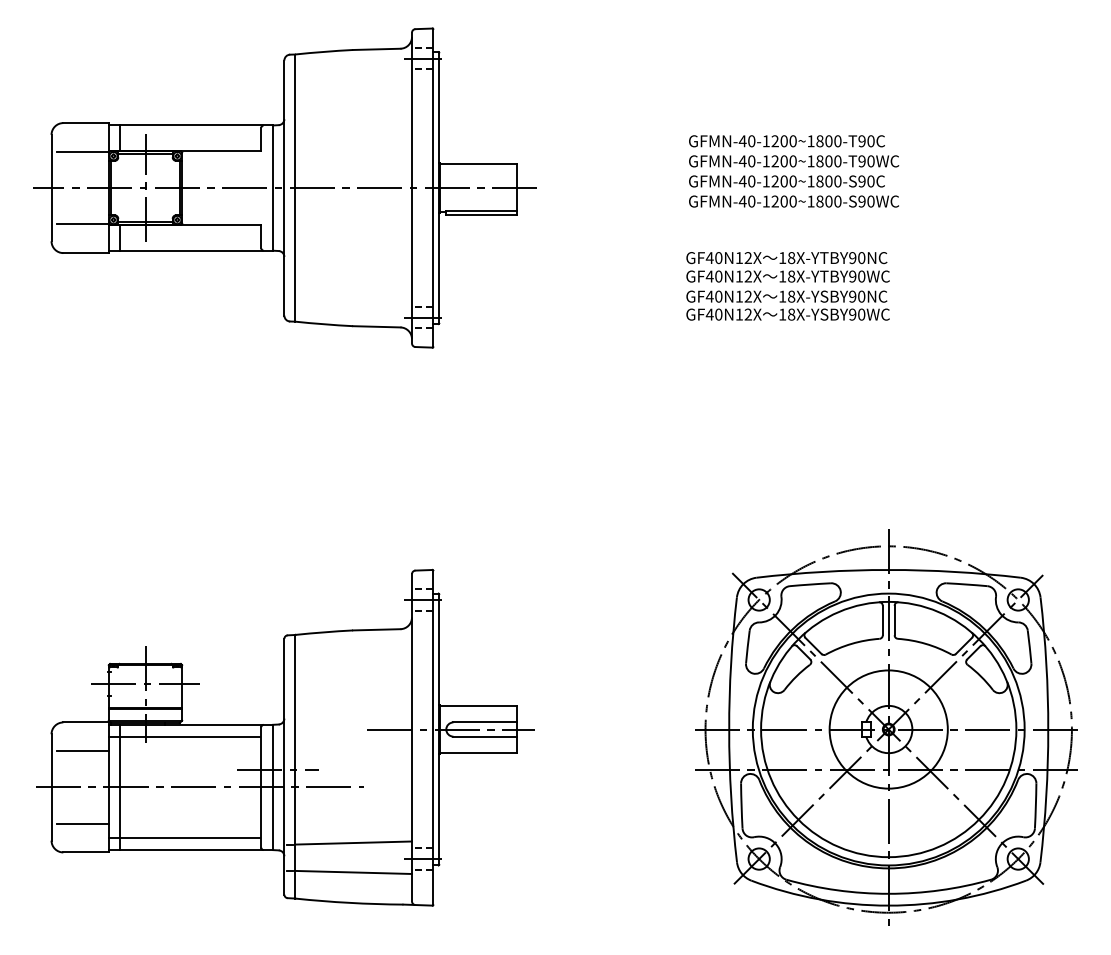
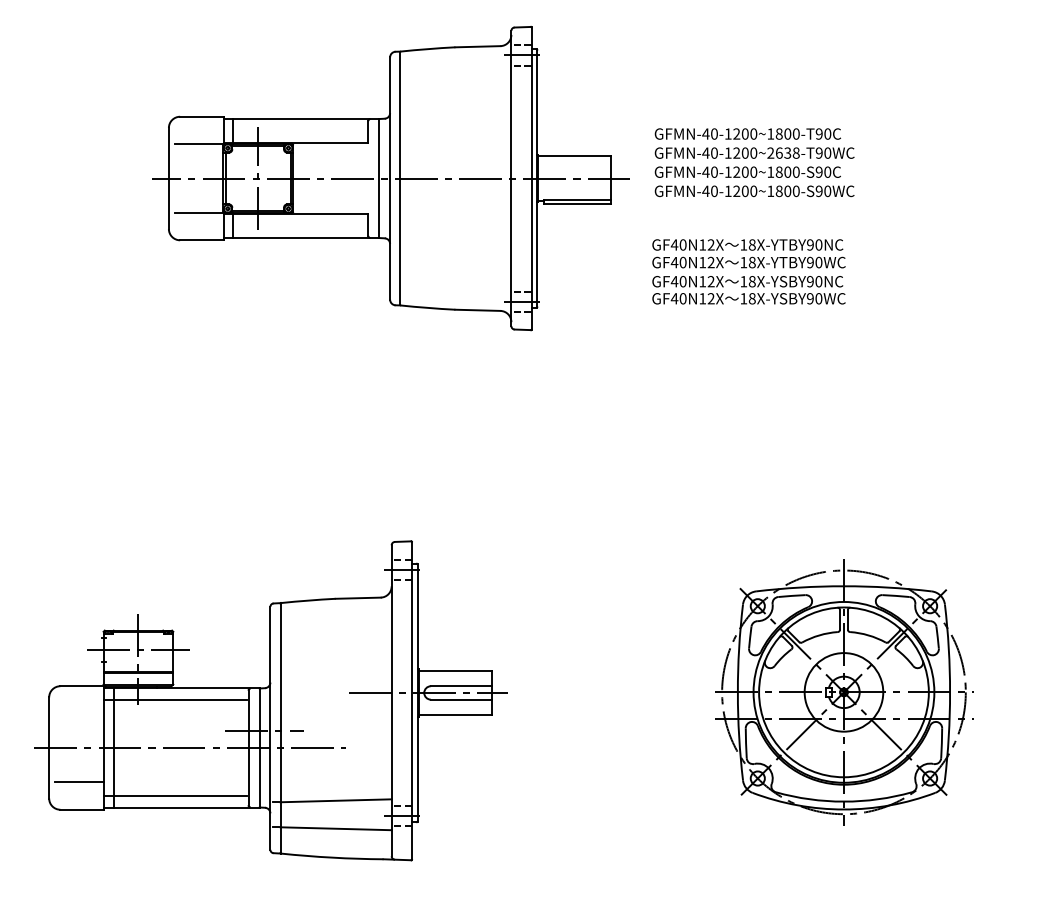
text: (824, 161) -> (783, 153), GFMN-40-1200~1800-T90WC -> GFMN-40-1200~2638-T90WC
part: (284, 187) -> (390, 177), moved
part: (886, 727) -> (842, 691), size x0.7
line: (83, 751) -> (79, 713), removed

